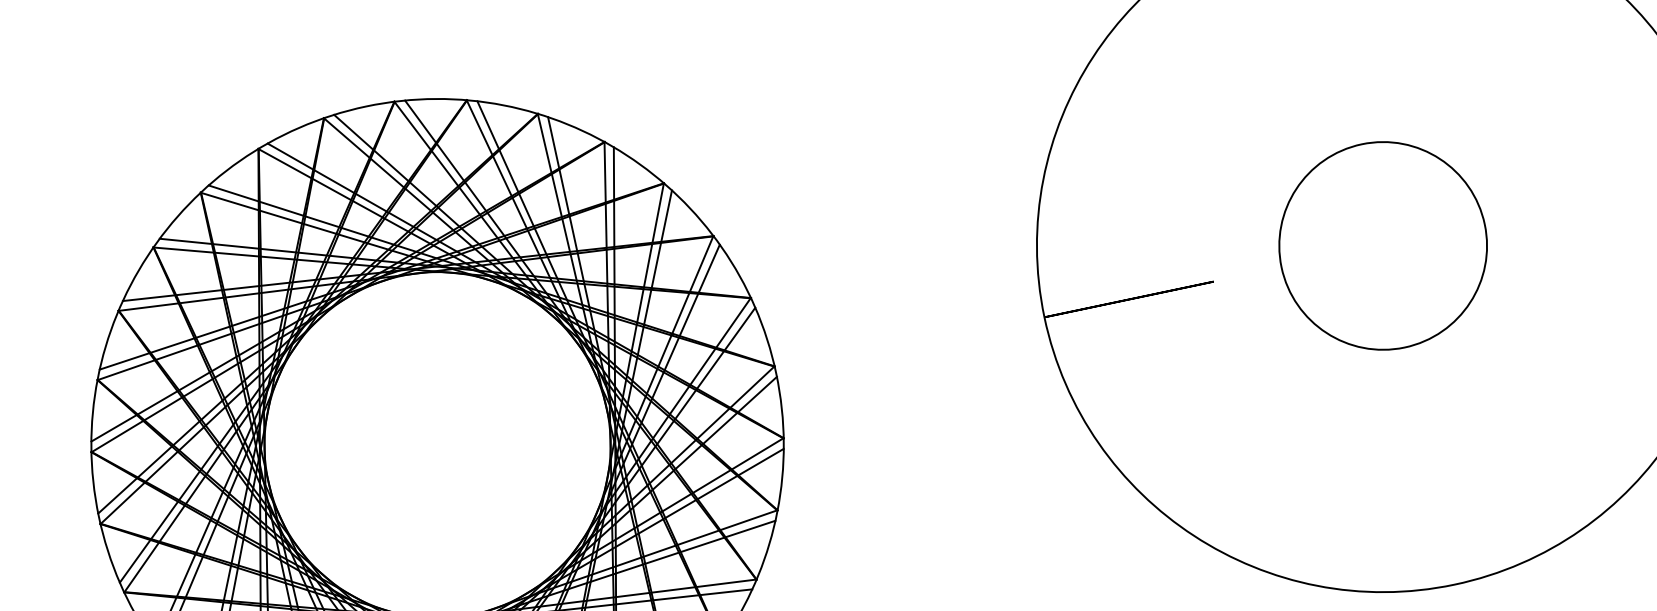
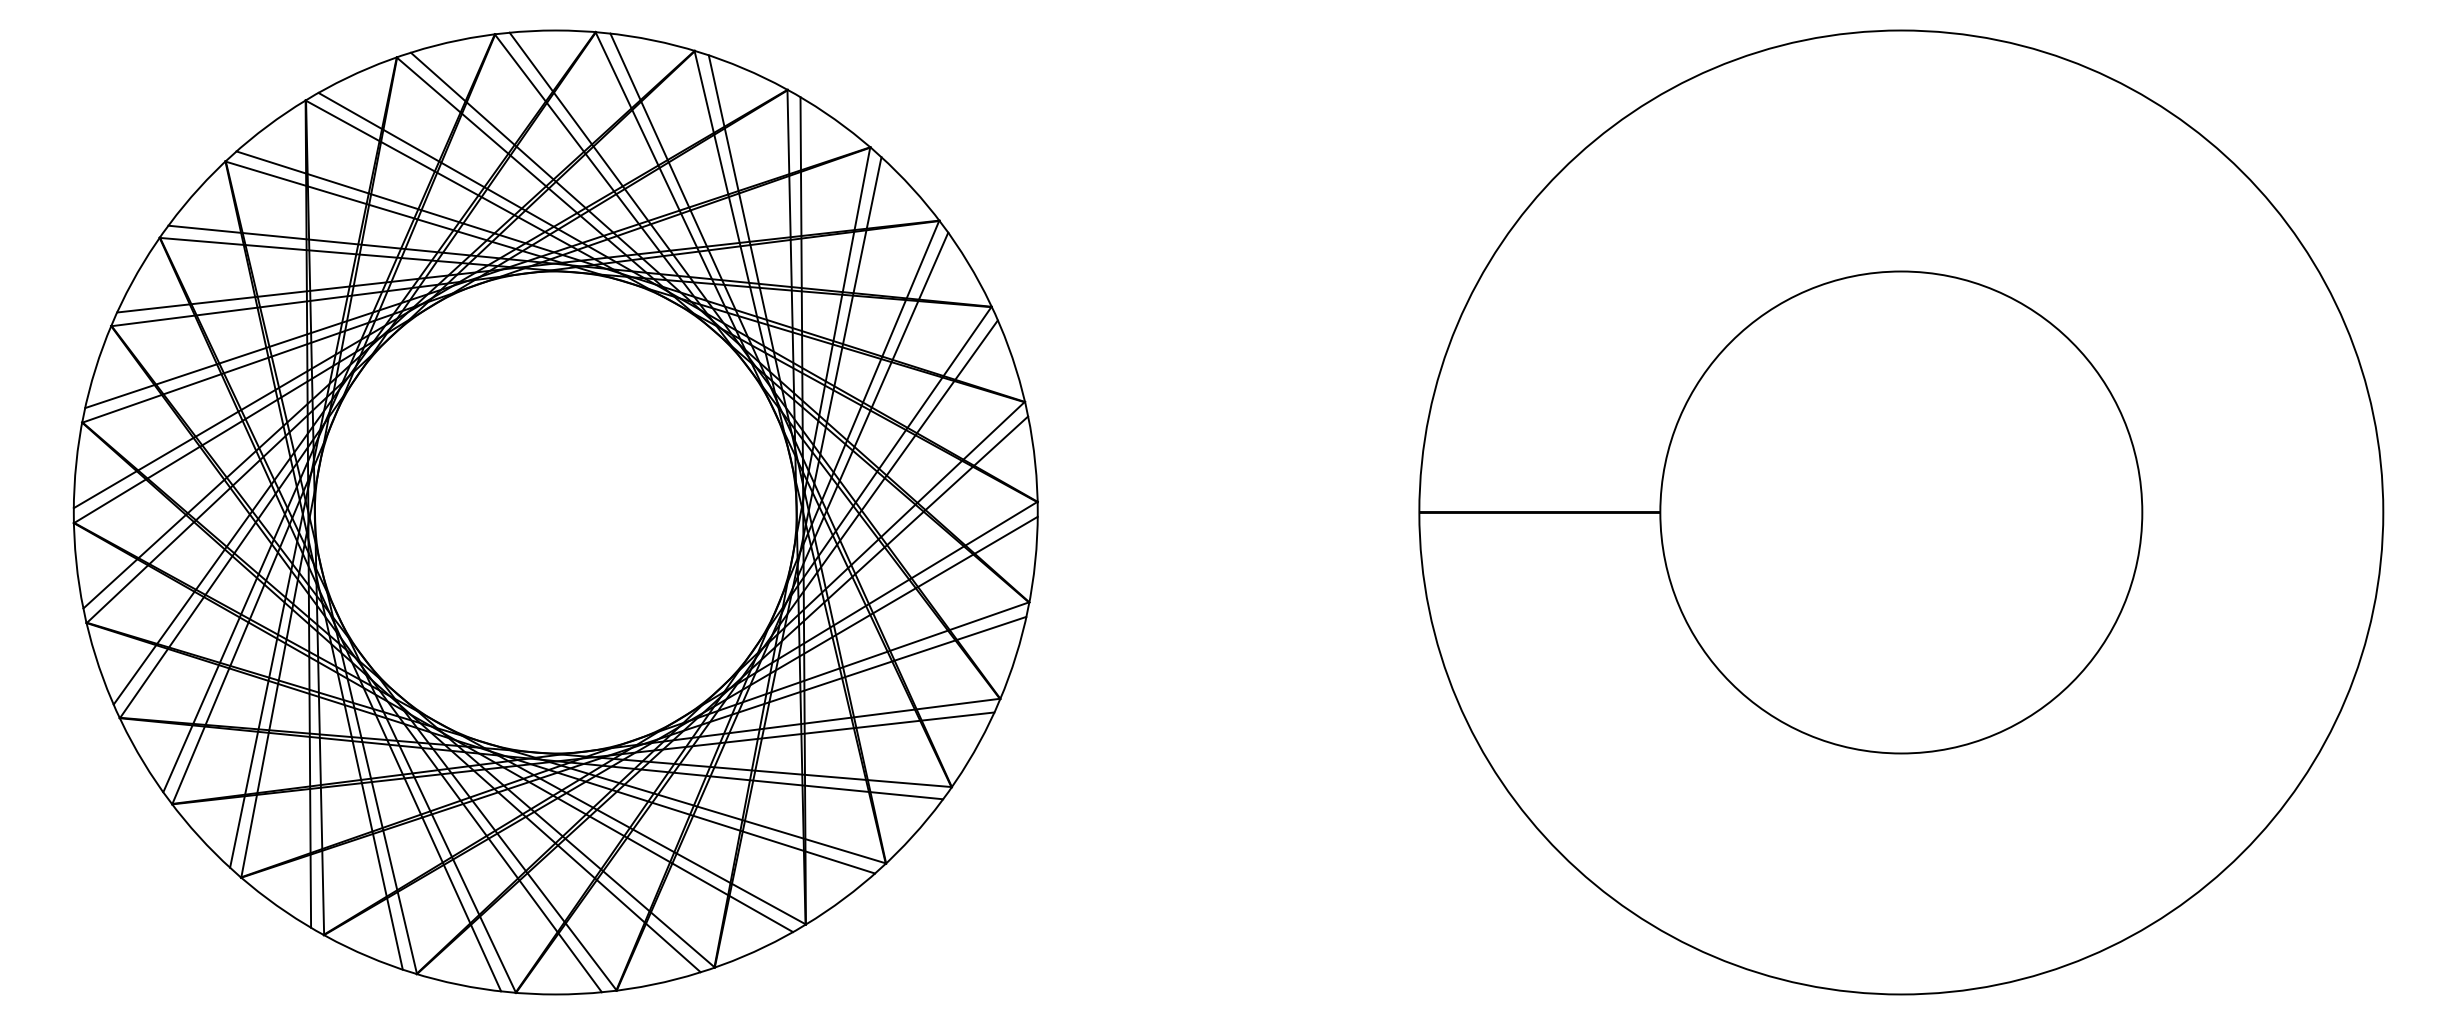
circle: (1383, 245) -> (1901, 512), size x1.67

